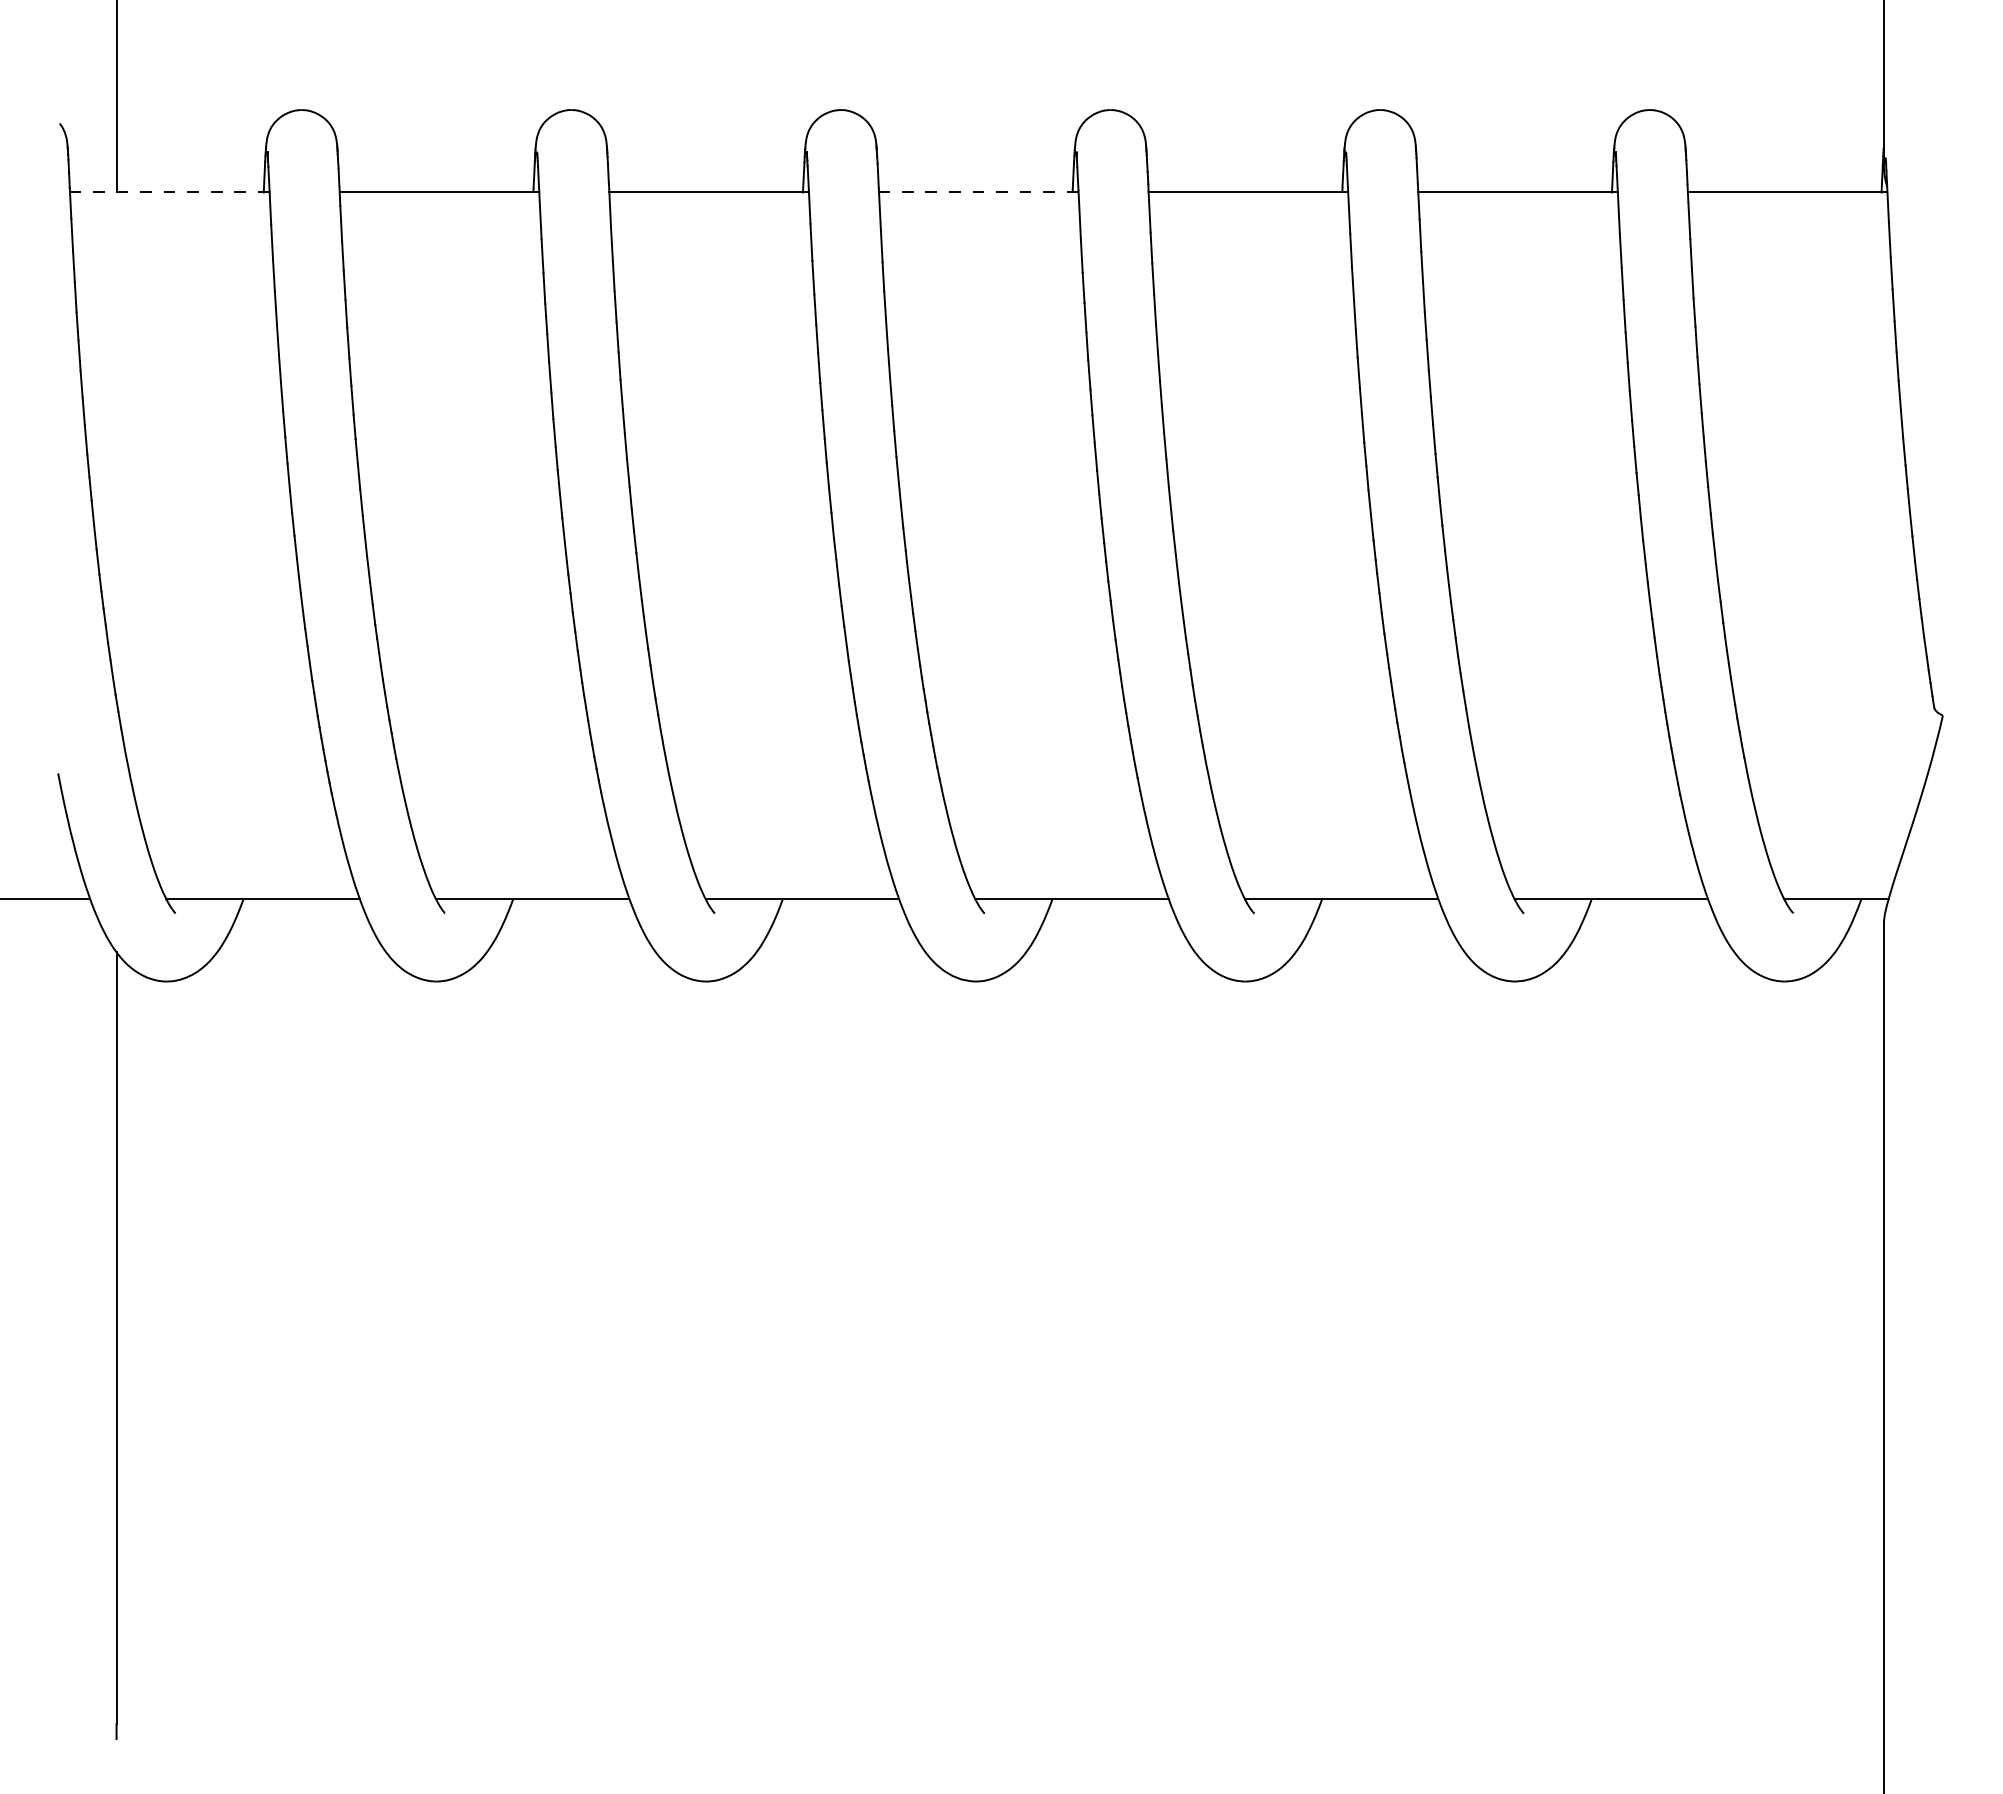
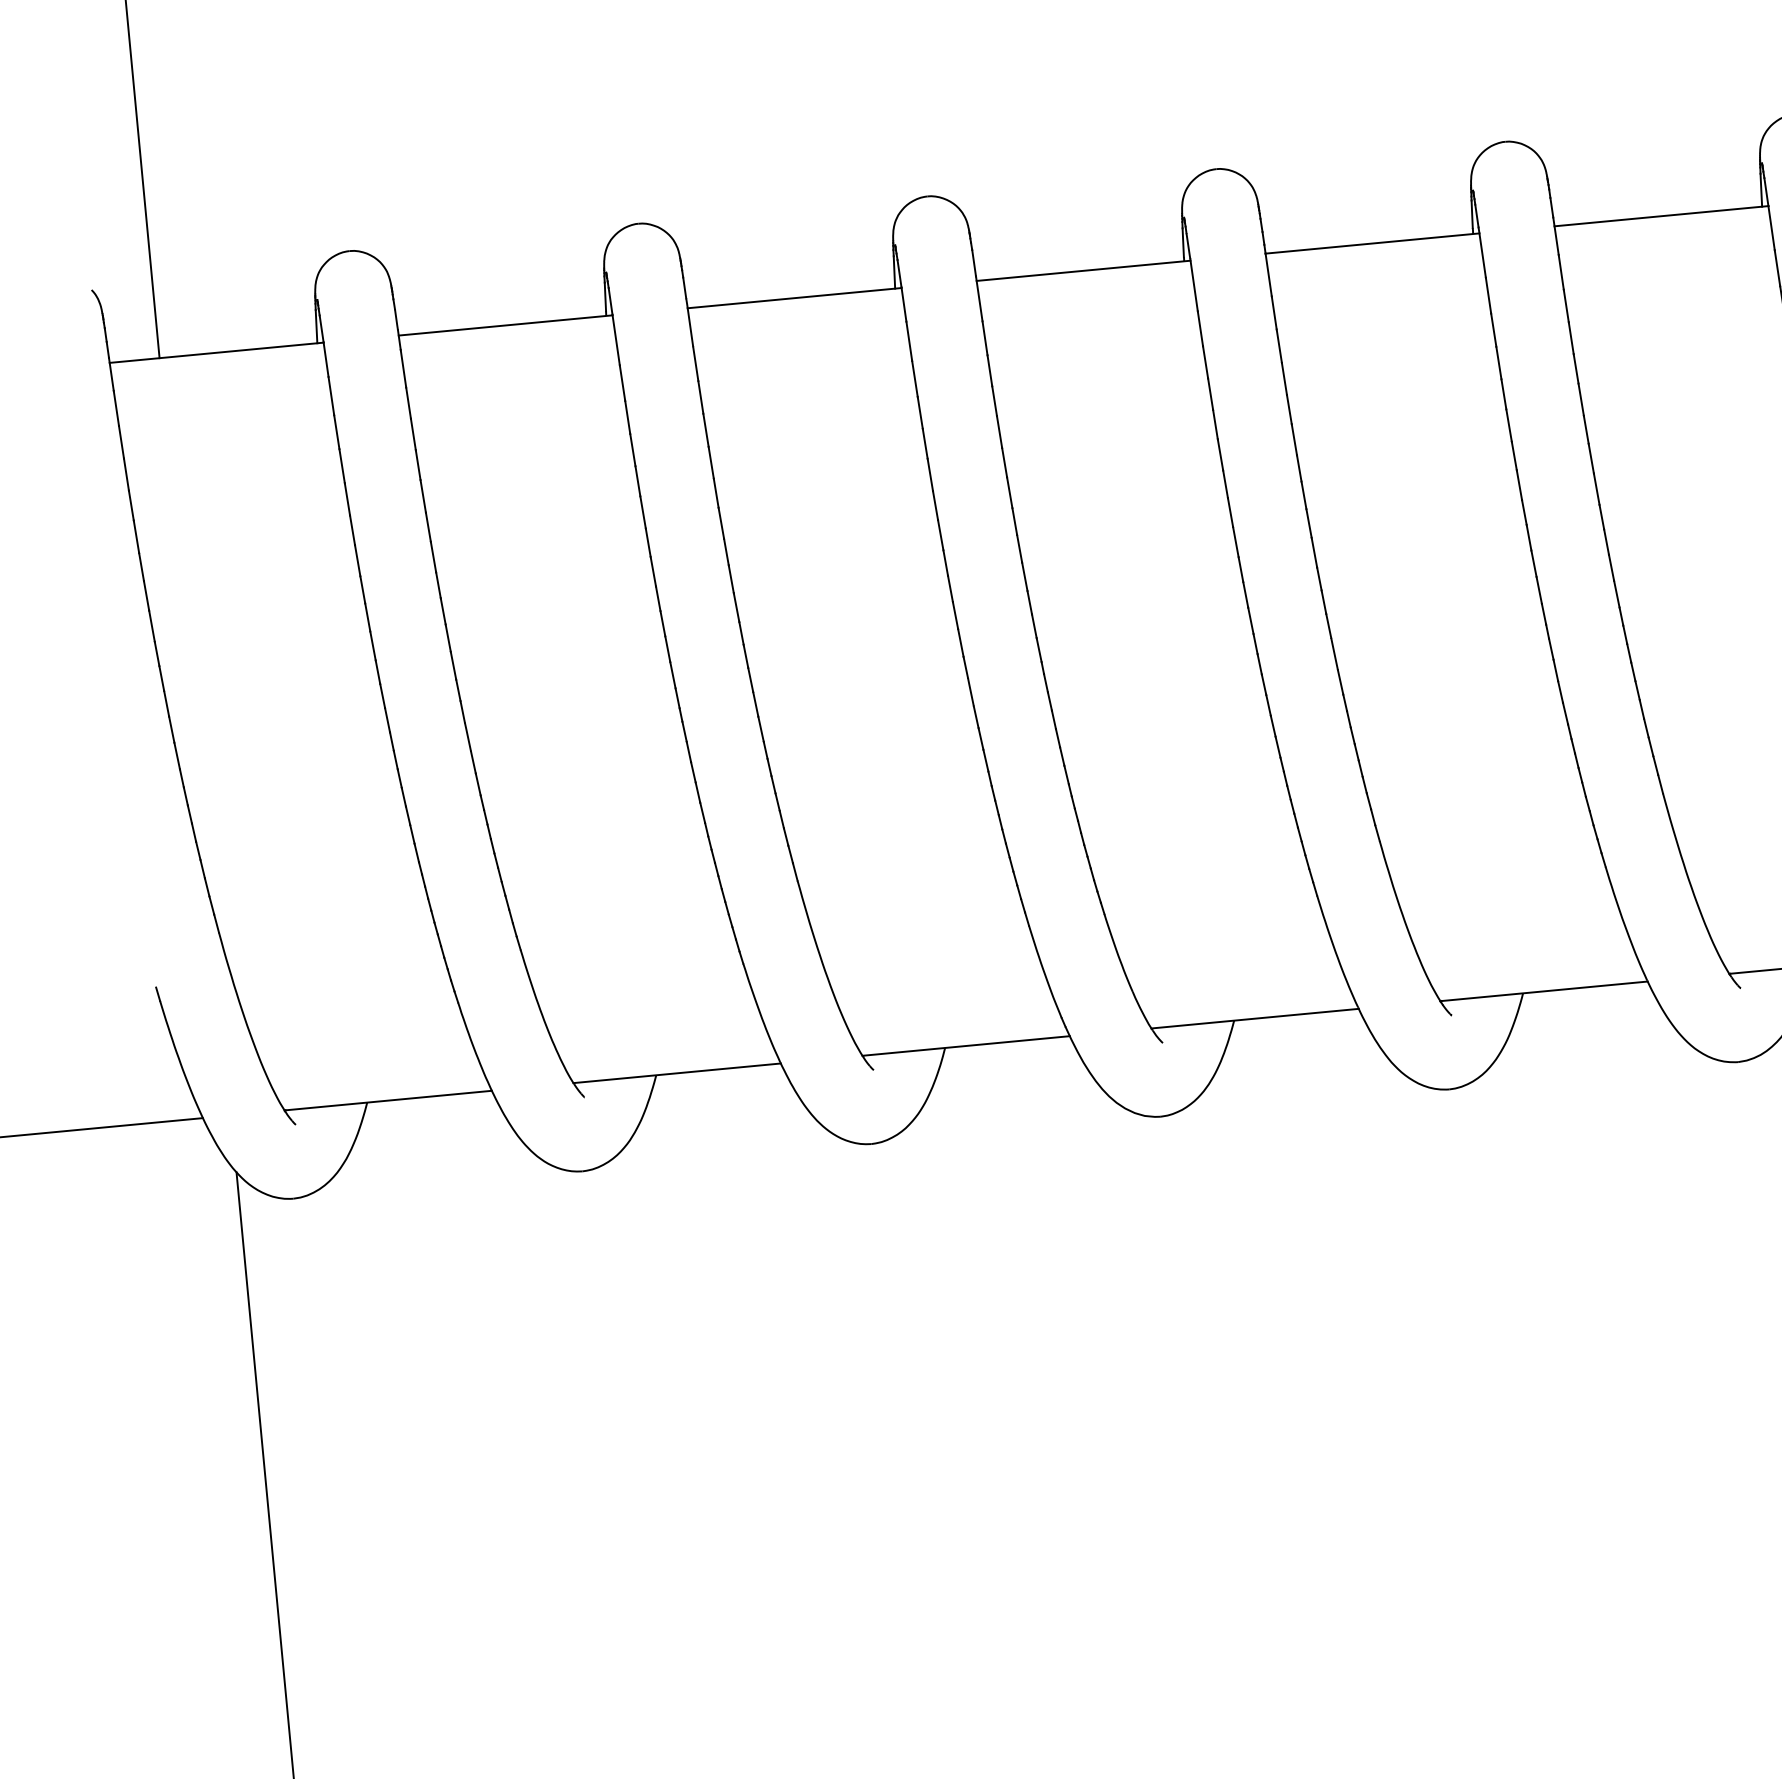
line: (169, 192) -> (216, 352), dashed -> solid
line: (978, 192) -> (1083, 270), dashed -> solid

